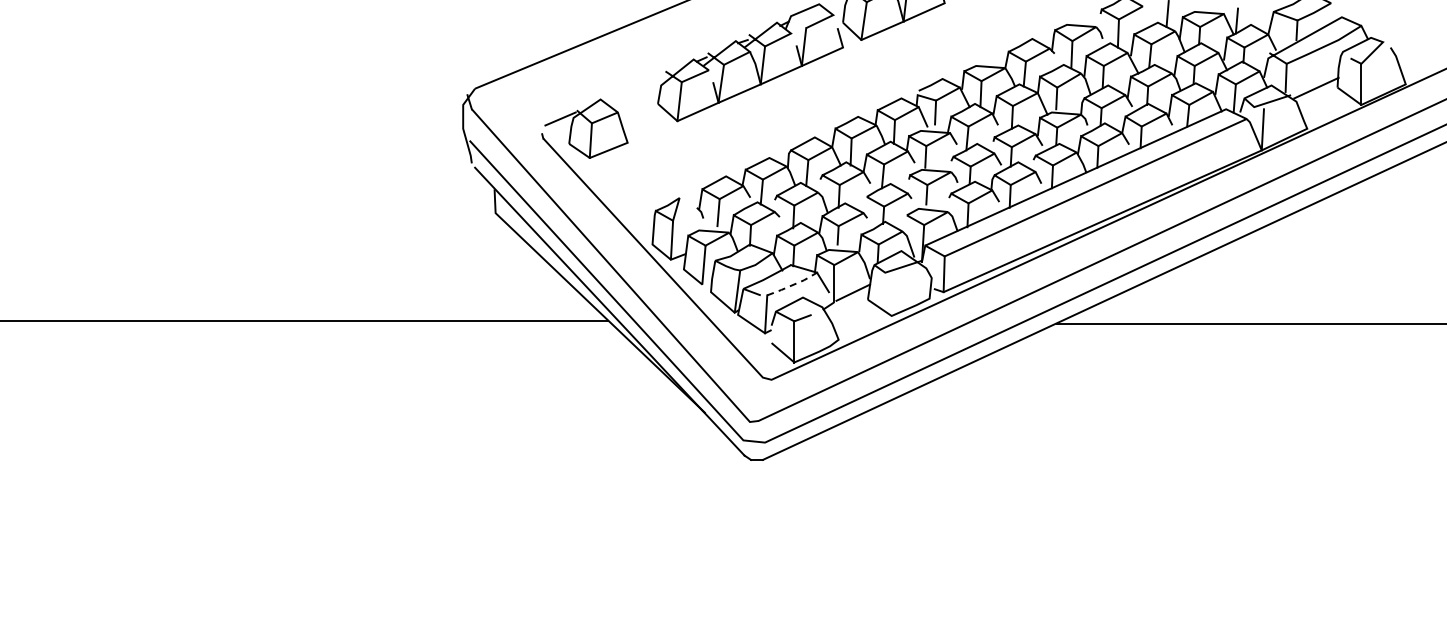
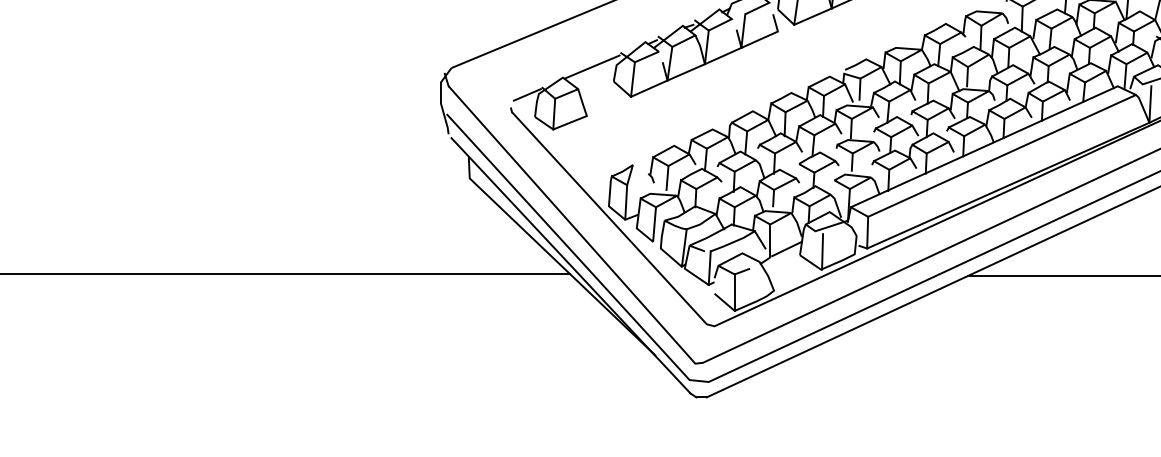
line: (633, 87) -> (592, 66), added
line: (793, 284) -> (733, 241), dashed -> solid
line: (892, 295) -> (821, 251), added

